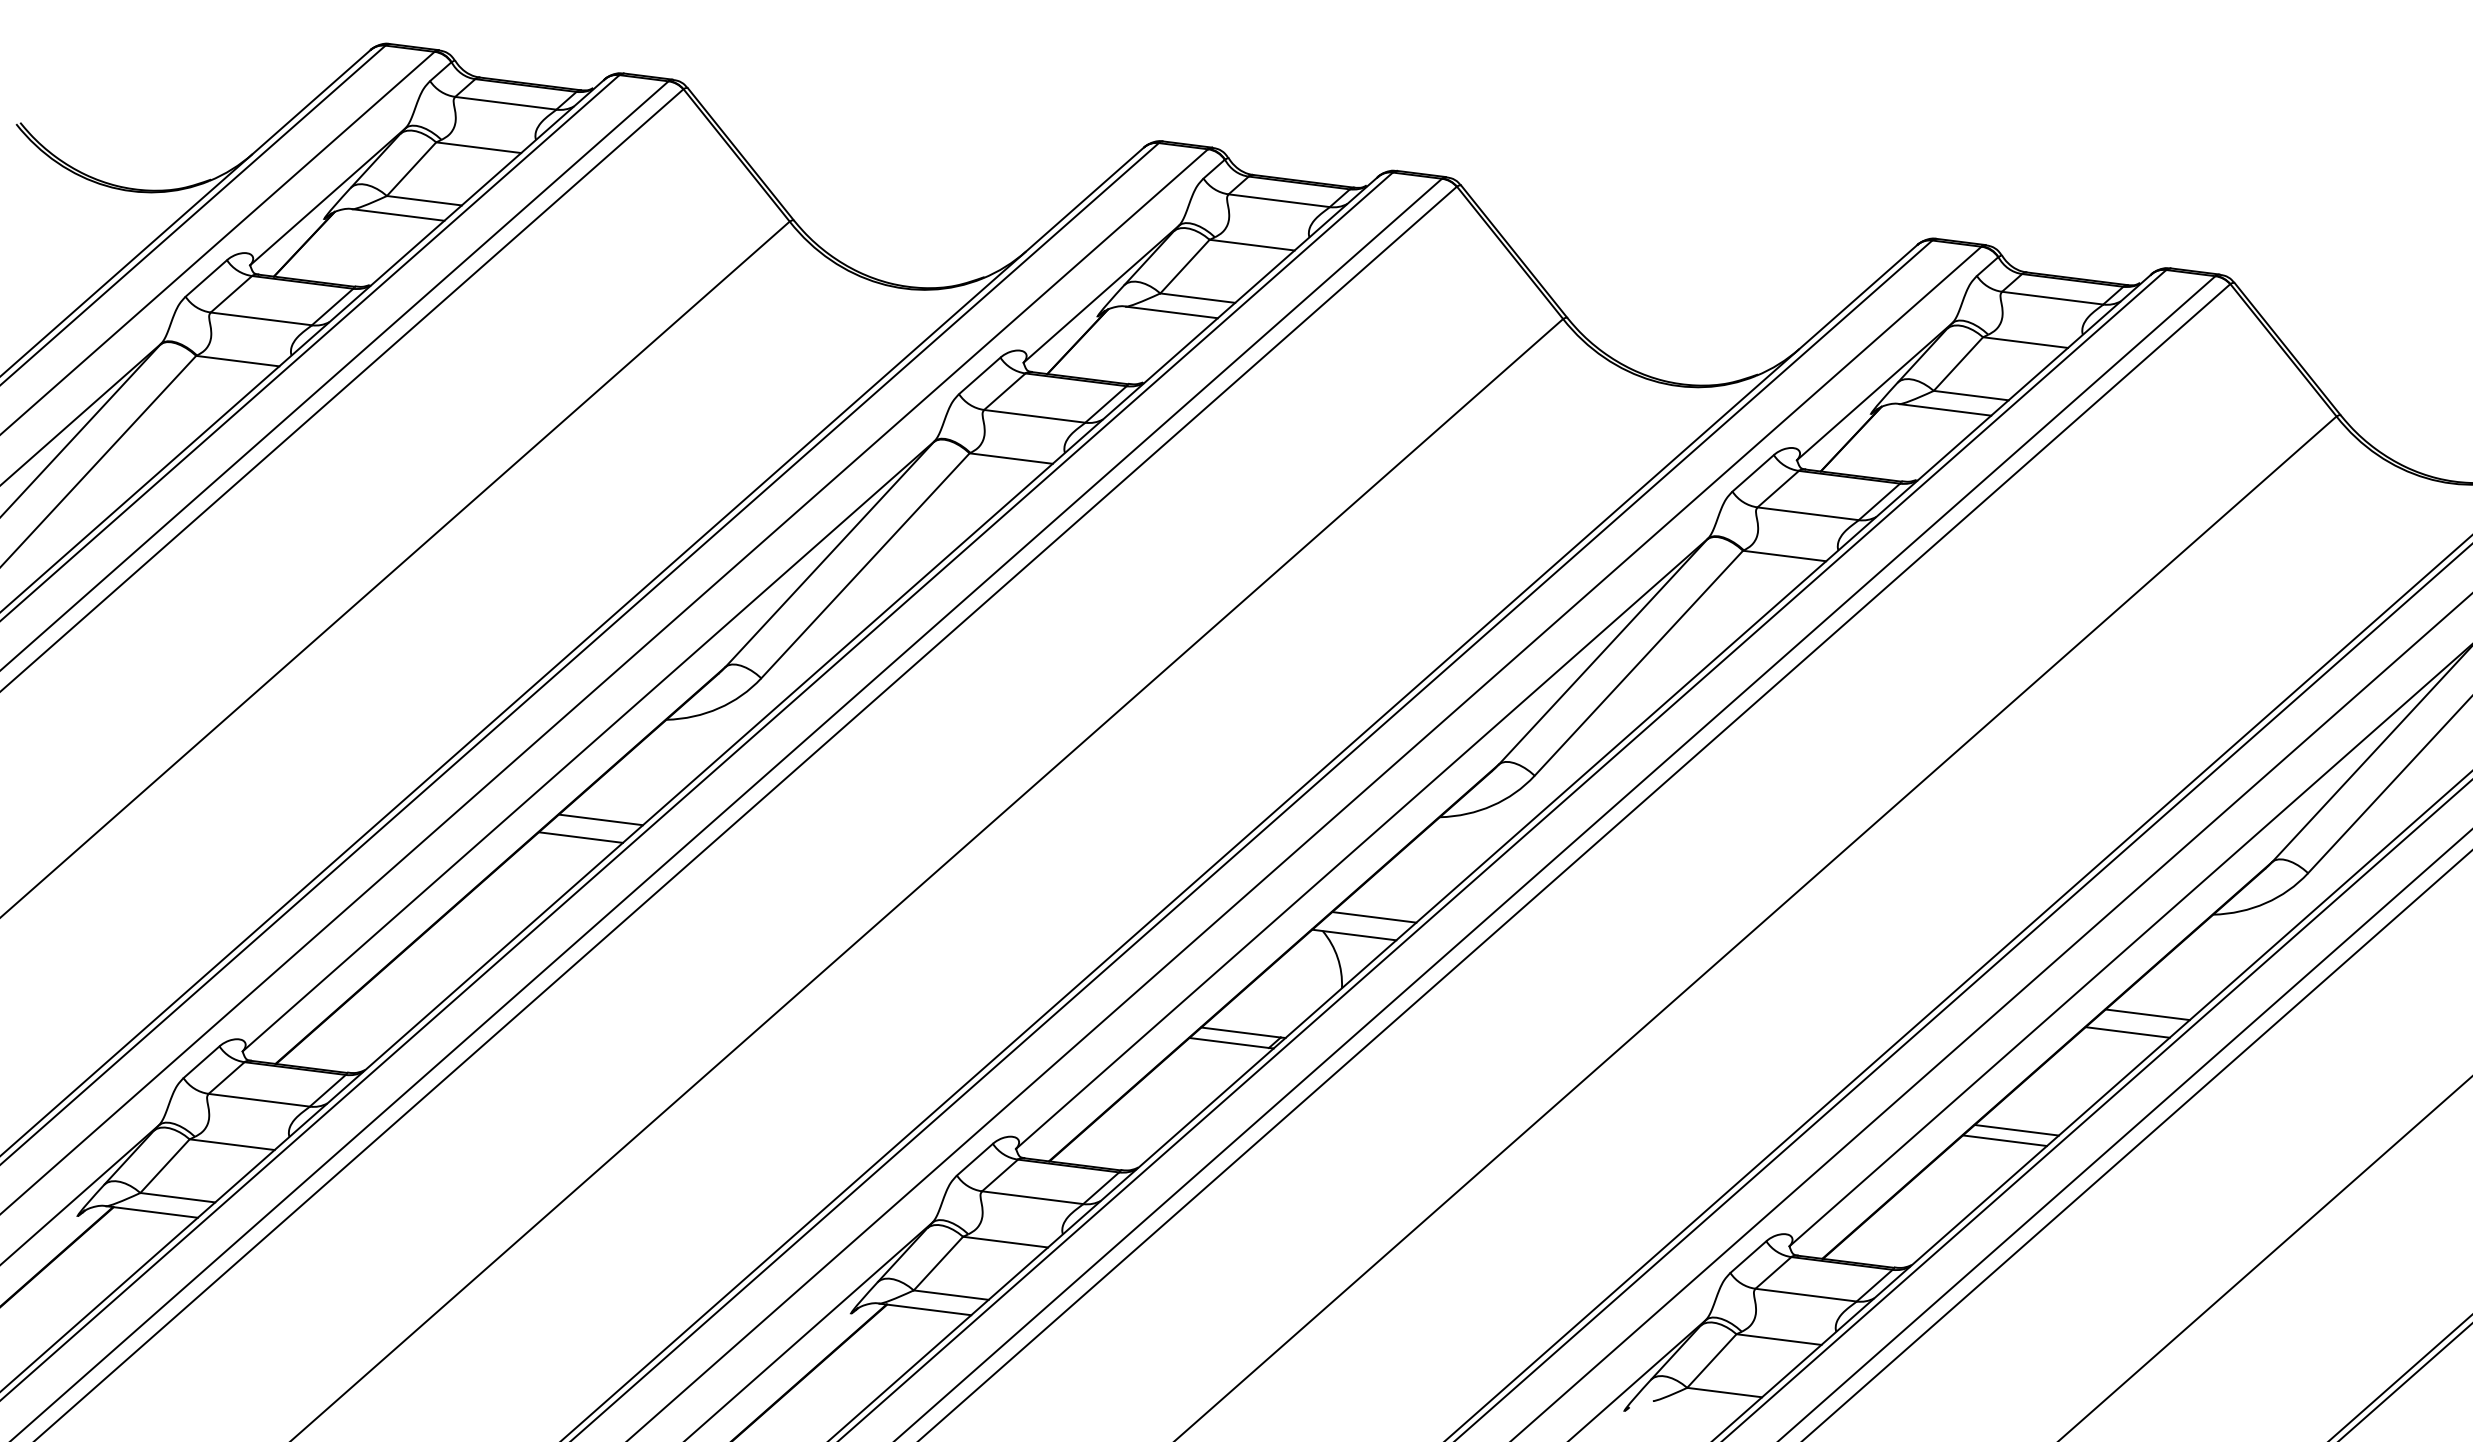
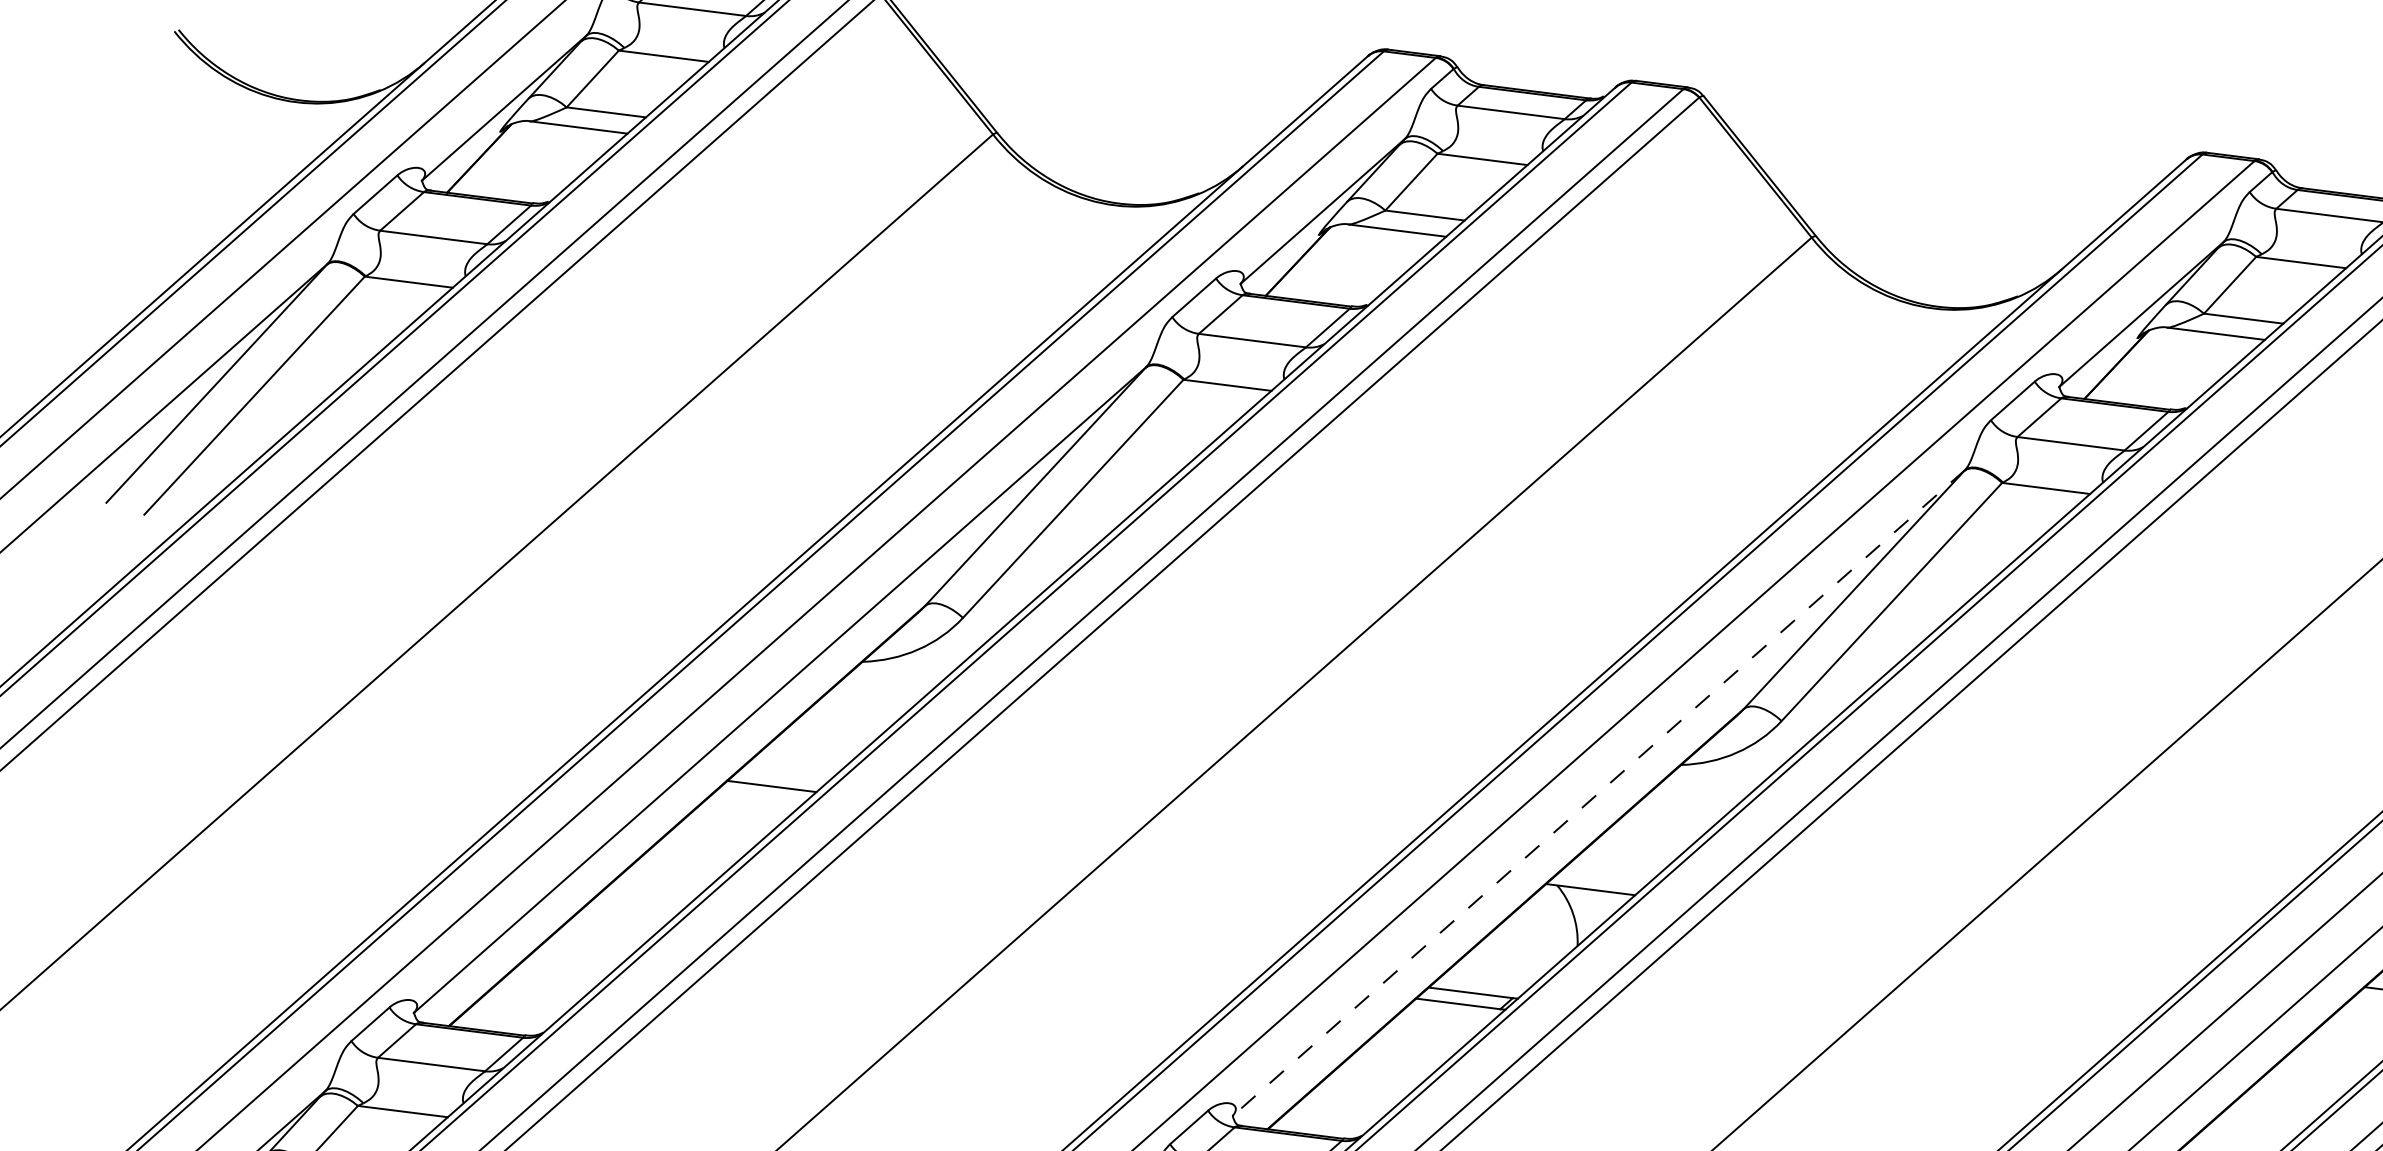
line: (600, 819) -> (792, 767), removed
line: (1361, 844) -> (1598, 793), solid -> dashed
line: (1374, 917) -> (1612, 871), removed
line: (2016, 1129) -> (2291, 1095), removed
line: (2004, 1140) -> (2278, 1107), removed

